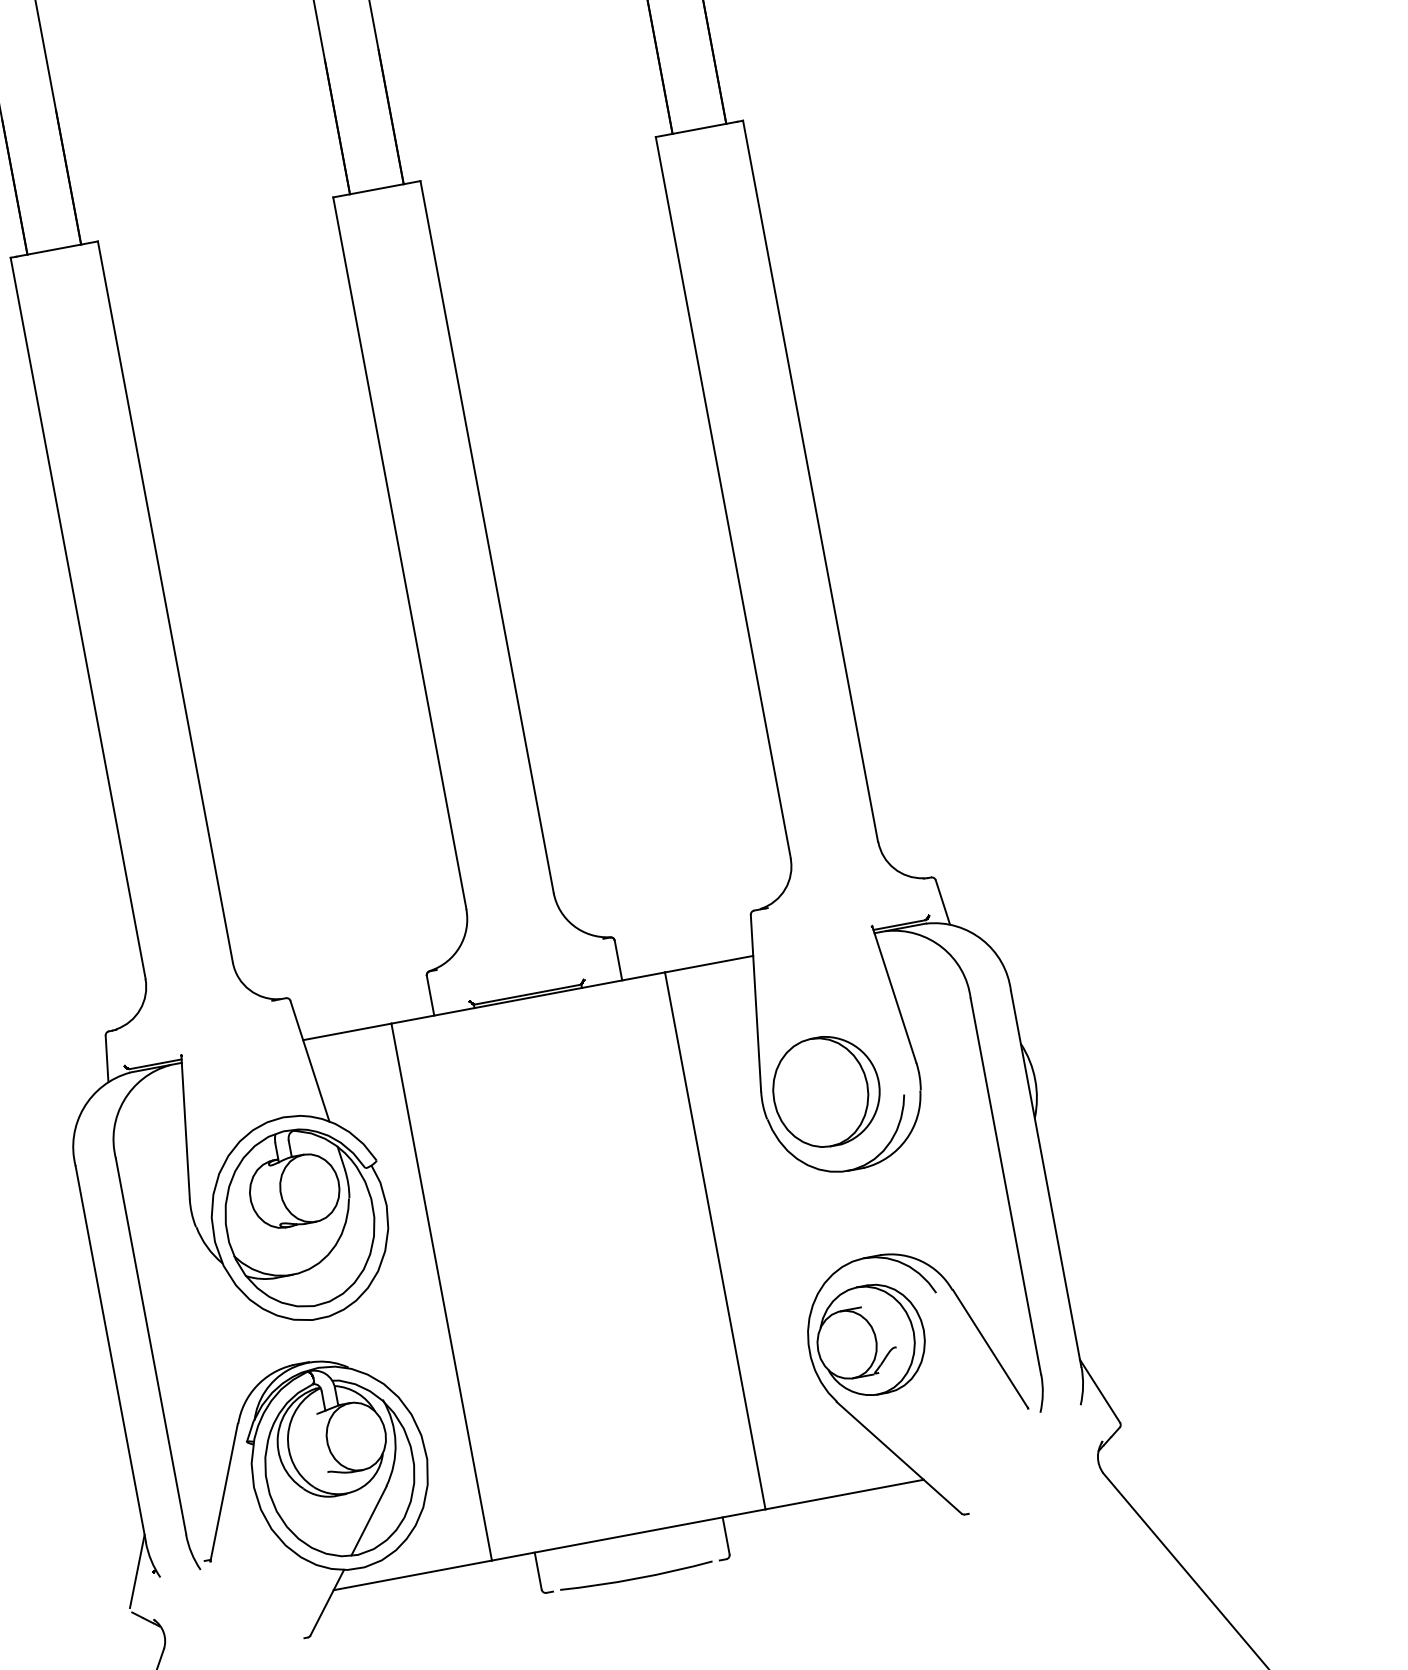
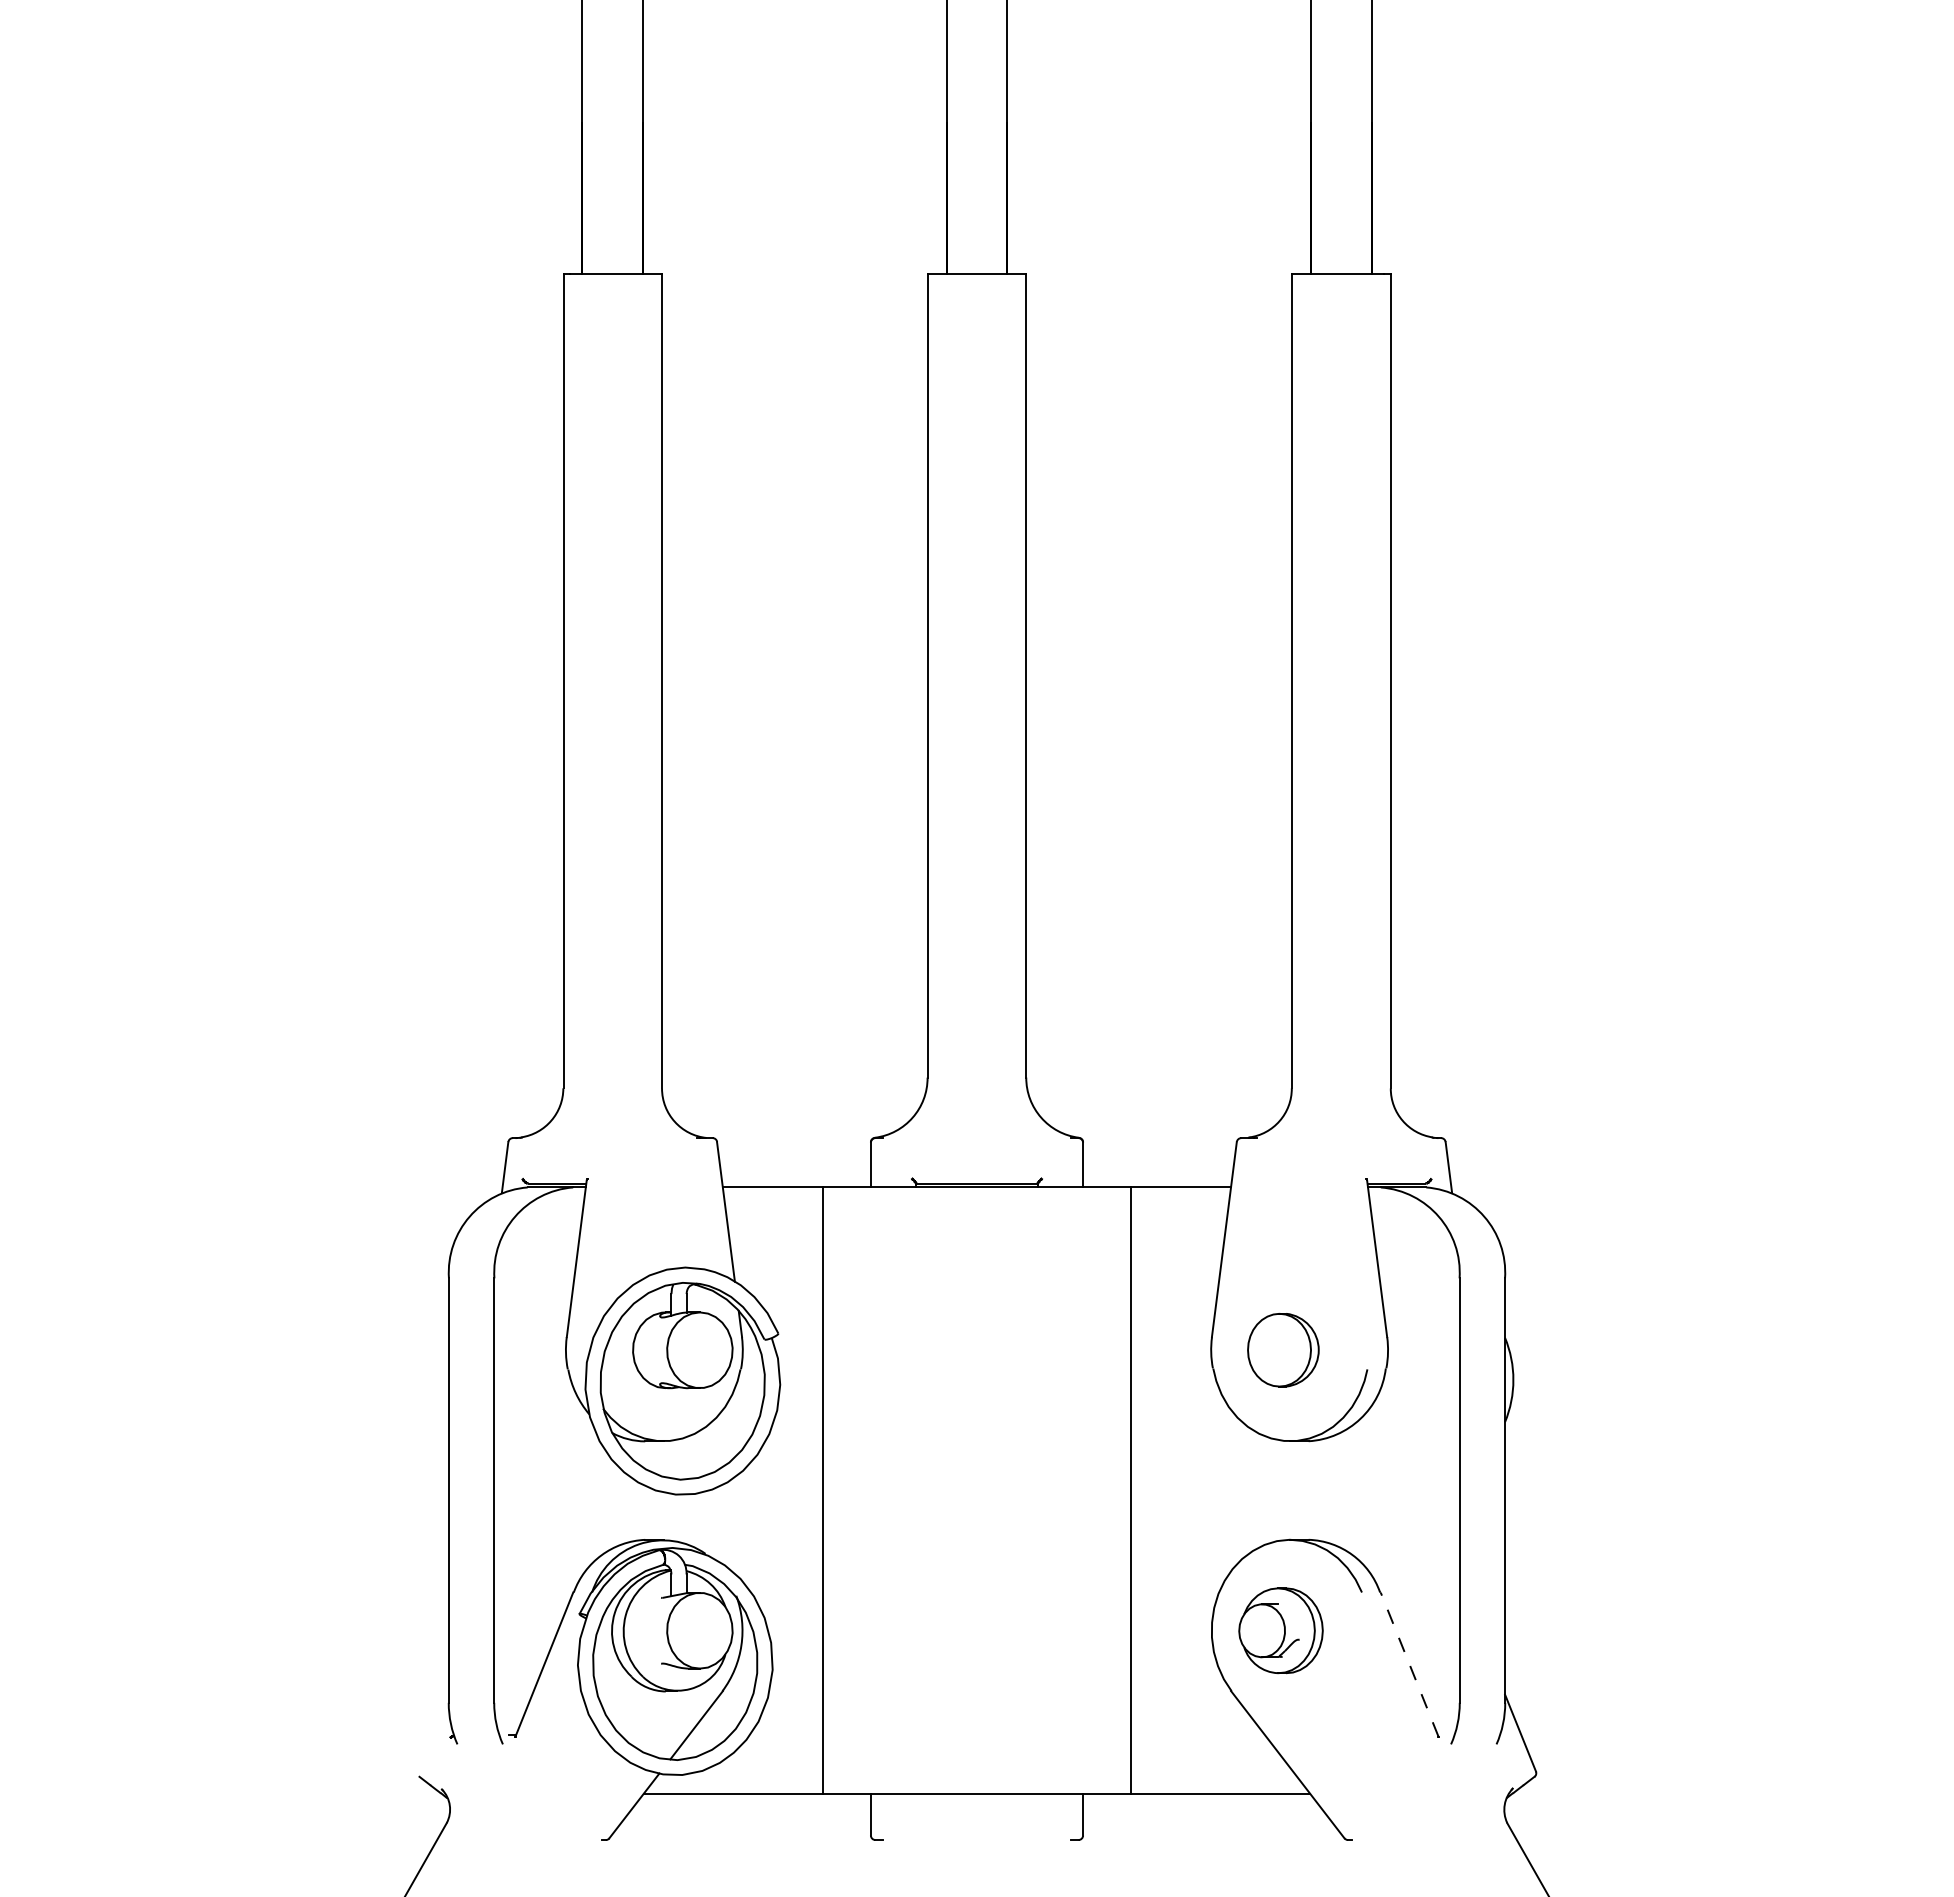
part: (826, 1090) -> (1283, 1349), size x0.6
part: (870, 1340) -> (1280, 1630), size x0.7
line: (990, 1348) -> (1409, 1664), solid -> dashed
line: (137, 1570) -> (433, 1732), removed
arc: (636, 1578) -> (976, 1842), removed

